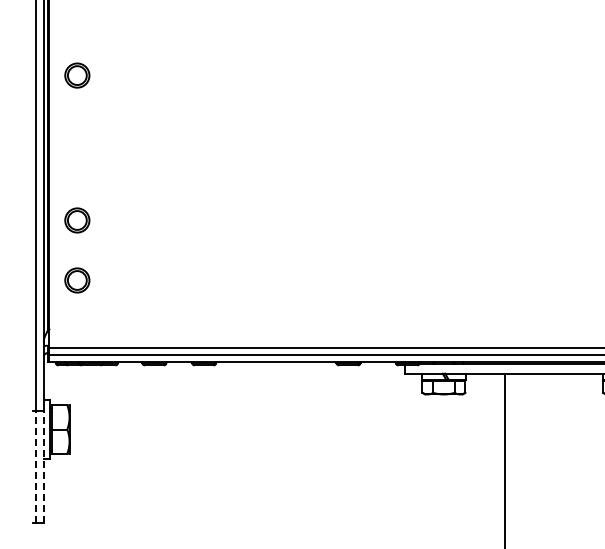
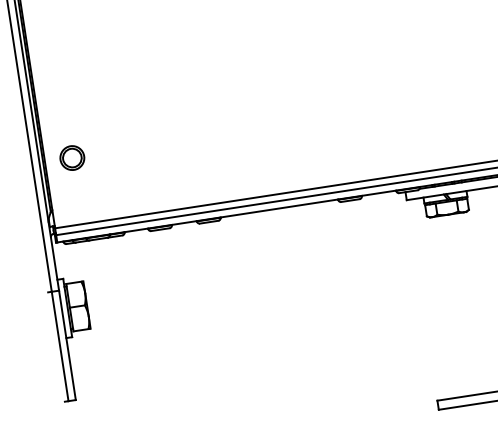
part: (77, 220) -> (63, 99), removed
line: (36, 466) -> (60, 346), dashed -> solid
line: (43, 466) -> (67, 345), dashed -> solid

